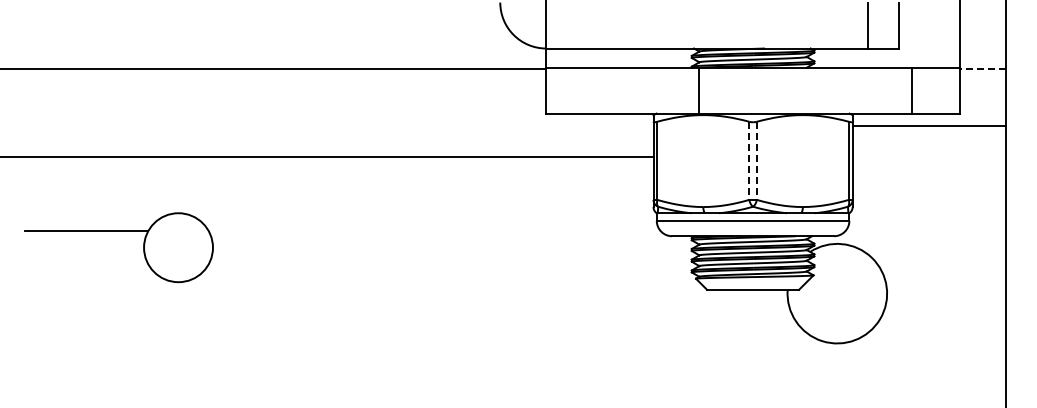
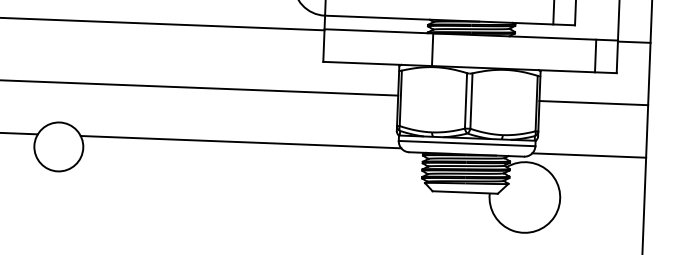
line: (982, 69) -> (633, 42), dashed -> solid
line: (912, 90) -> (595, 55), moved
line: (928, 126) -> (593, 103), moved
line: (749, 161) -> (466, 101), dashed -> solid
line: (756, 161) -> (471, 101), dashed -> solid
line: (434, 231) -> (240, 142), added
line: (925, 231) -> (589, 155), added

